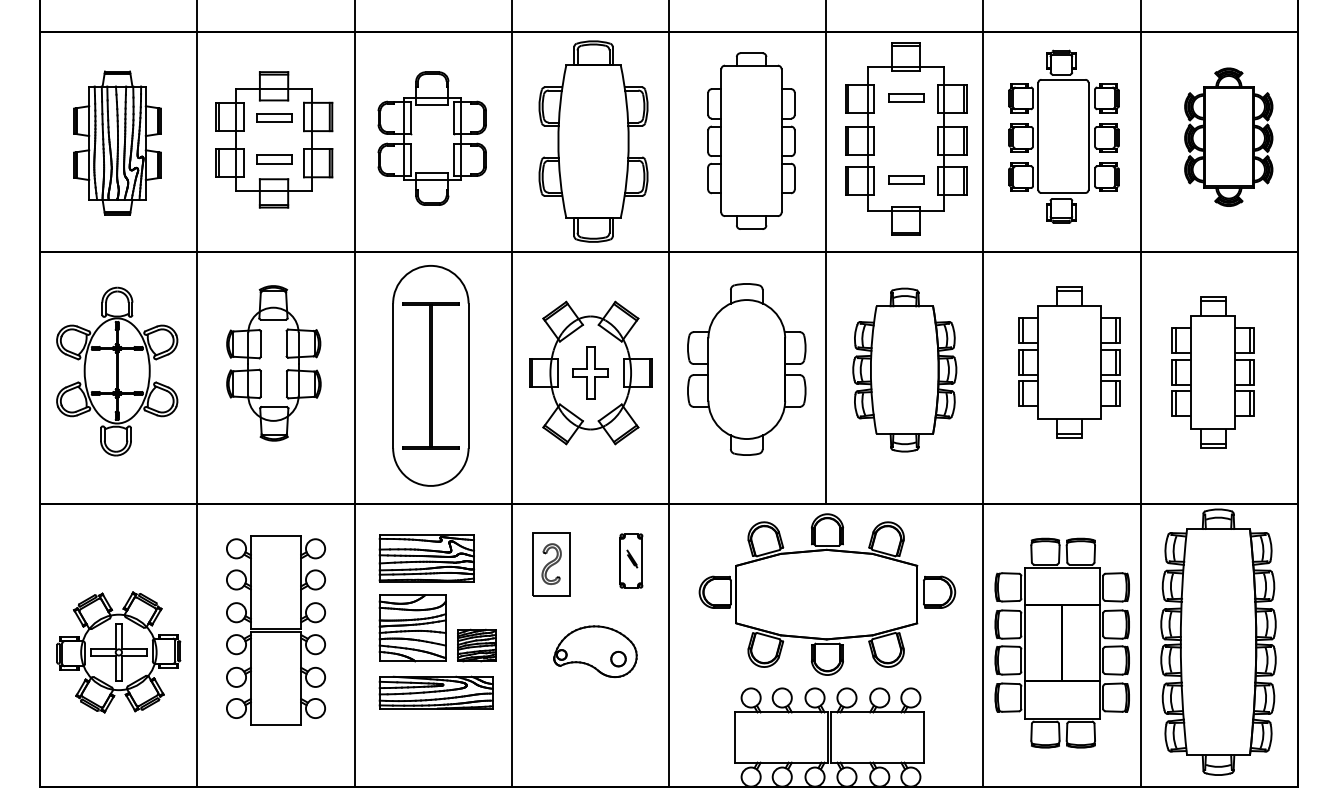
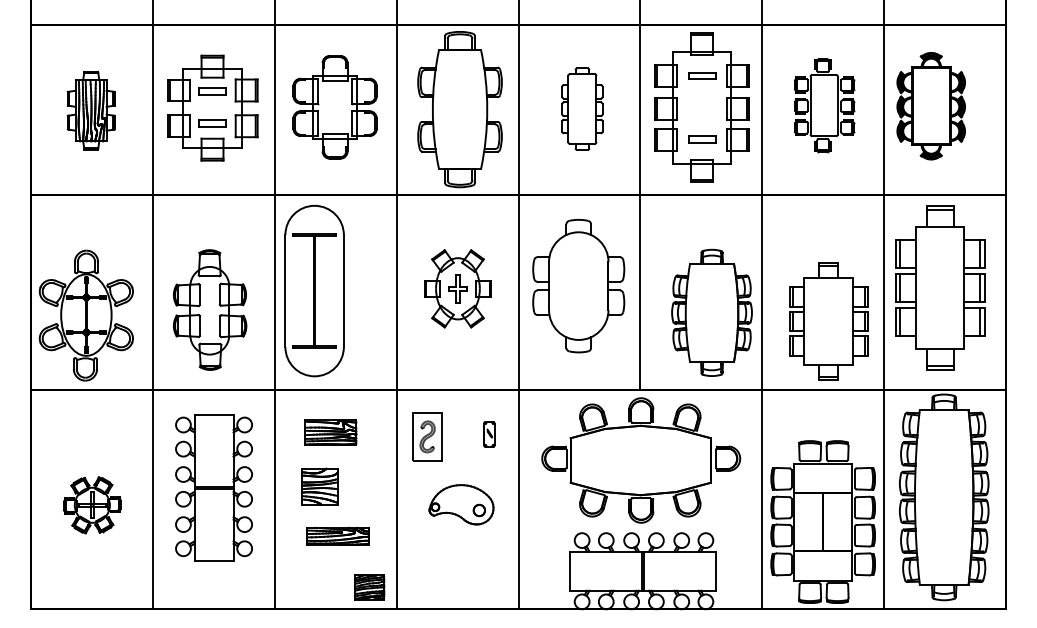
part: (1063, 136) -> (824, 105), size x0.7
part: (1228, 136) -> (931, 105), moved
part: (751, 140) -> (582, 108), size x0.6
part: (117, 142) -> (91, 110), size x0.7
part: (1069, 362) -> (828, 321), moved
part: (273, 363) -> (209, 310), moved
part: (904, 369) -> (711, 312), moved
part: (117, 371) -> (86, 315), moved
part: (590, 372) -> (457, 288), size x0.7
part: (1212, 372) -> (939, 288), size x1.4
part: (430, 375) -> (314, 290), moved
part: (426, 558) -> (330, 432), size x0.7
part: (631, 560) -> (489, 434), size x0.6
part: (412, 628) -> (319, 486), size x0.7
part: (1061, 642) -> (822, 521), moved
part: (476, 645) -> (369, 587), moved
part: (118, 652) -> (92, 505), size x0.6
part: (435, 692) -> (337, 536), size x0.7

